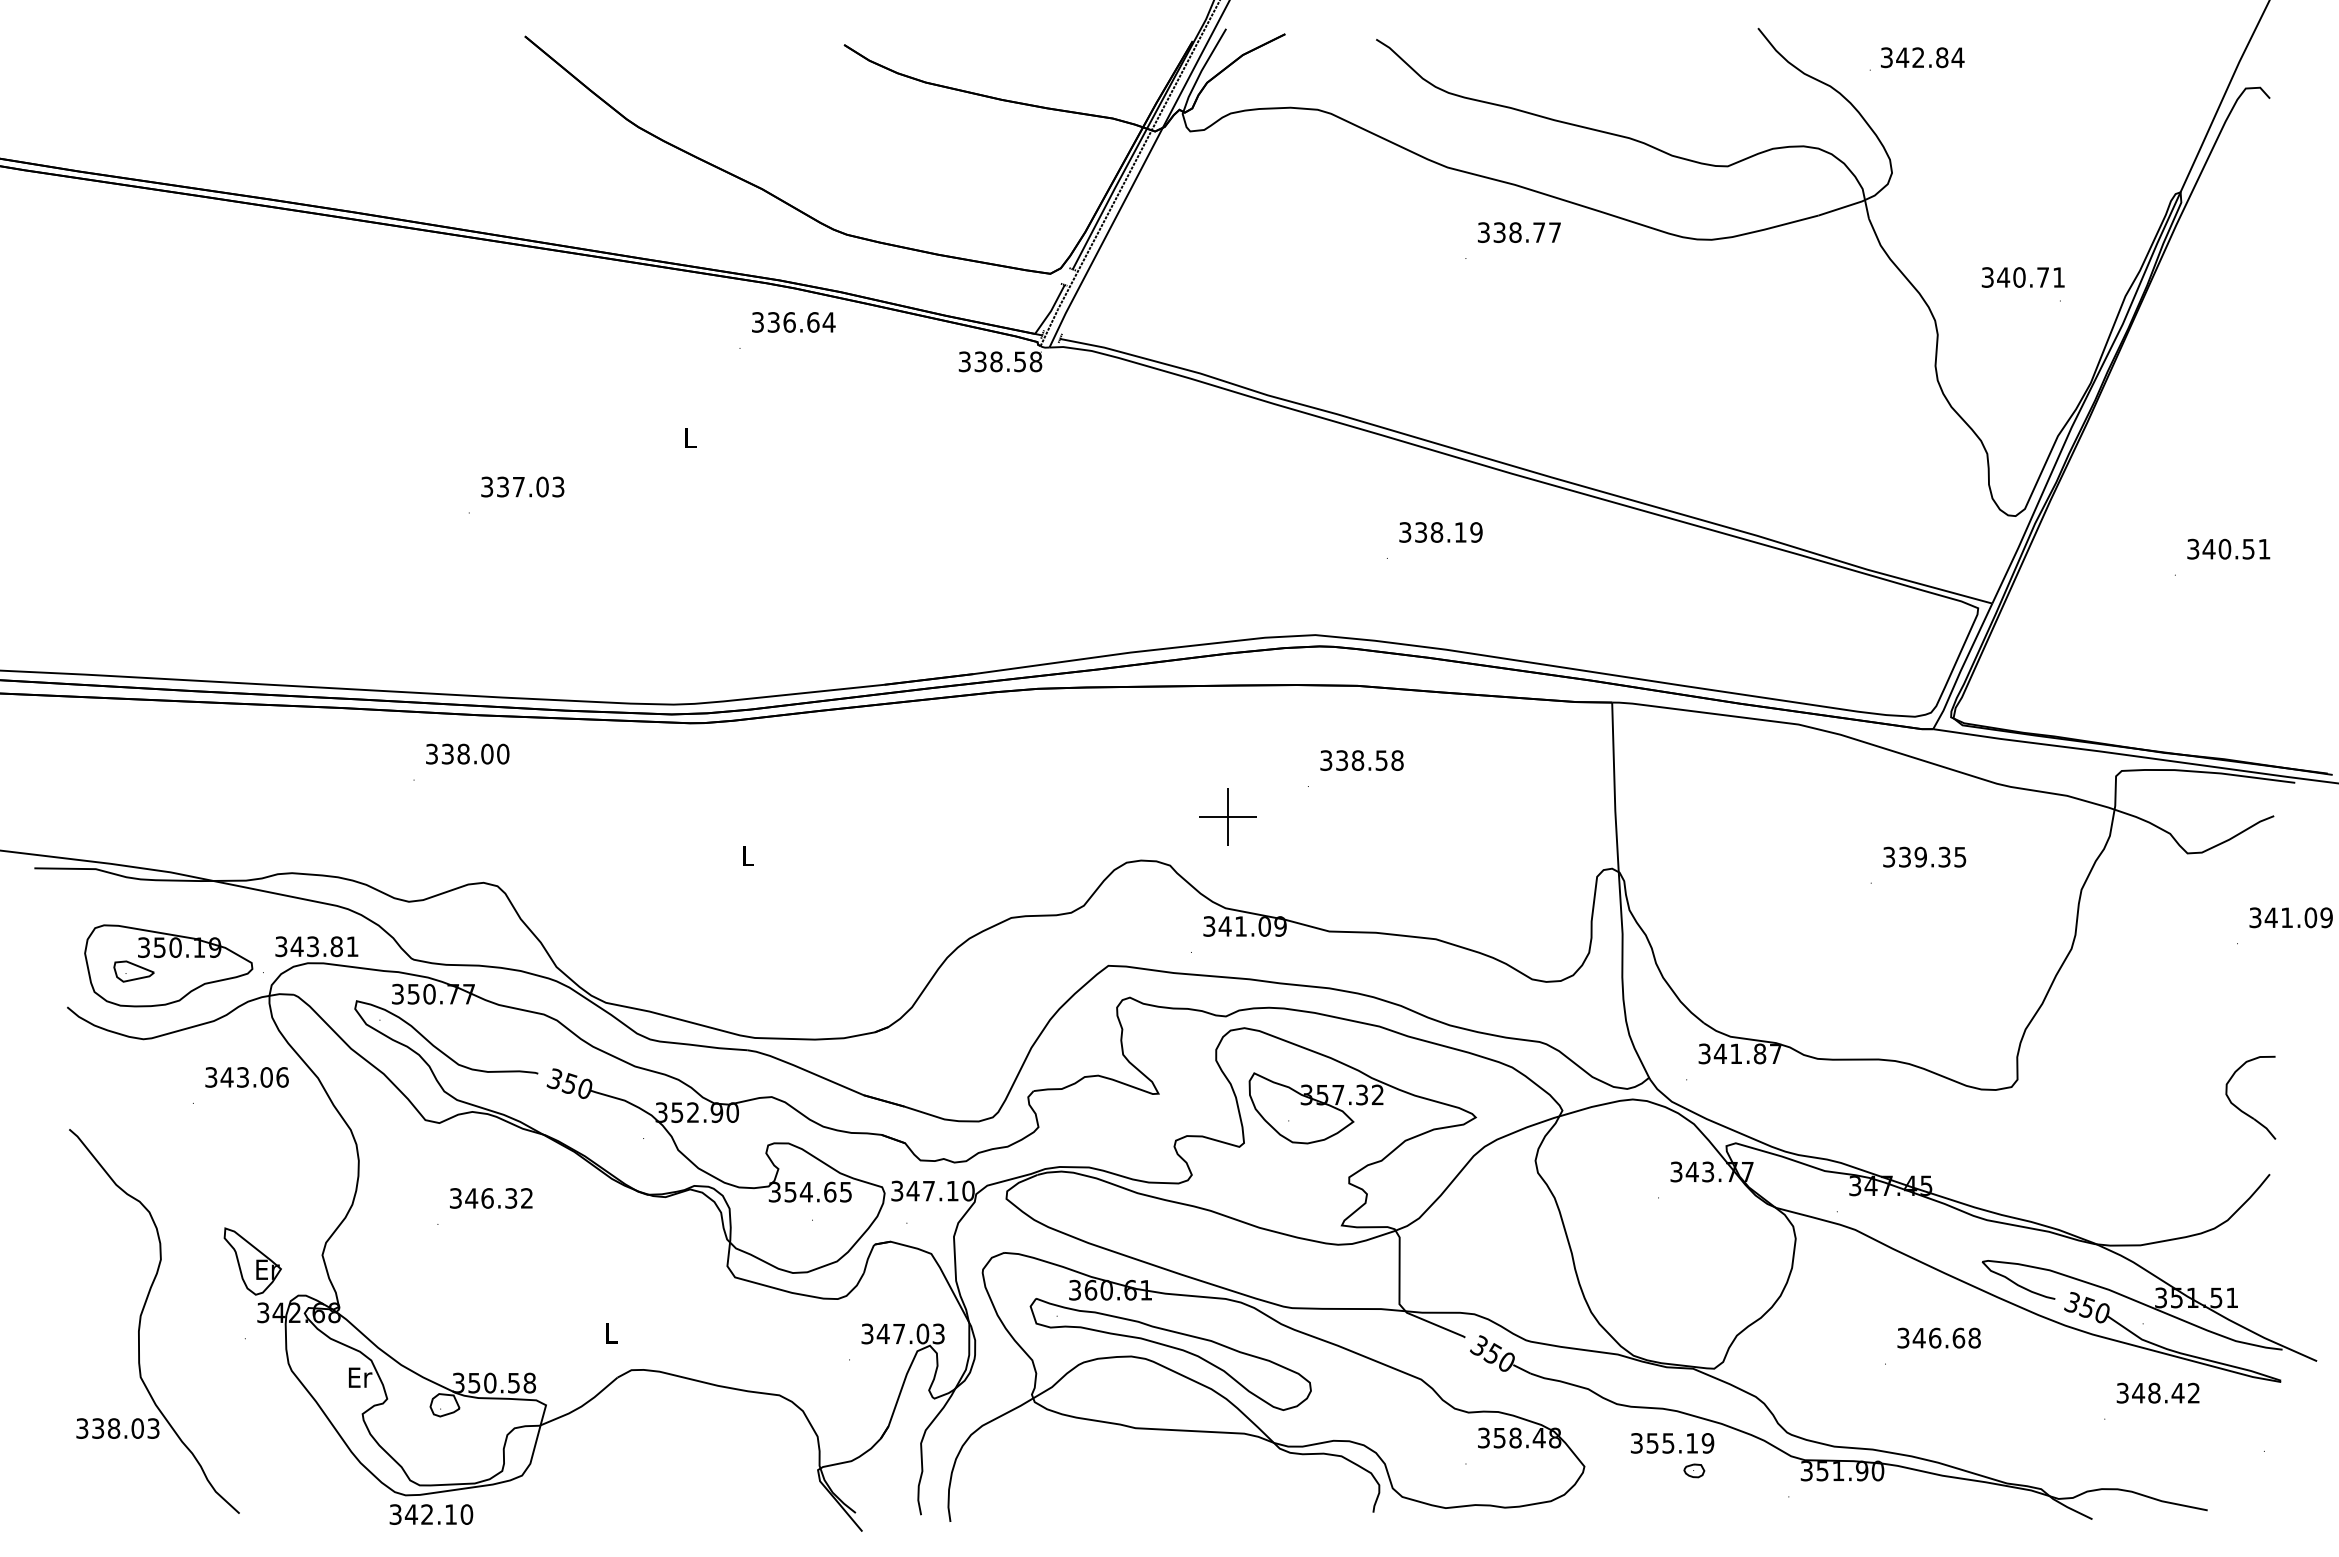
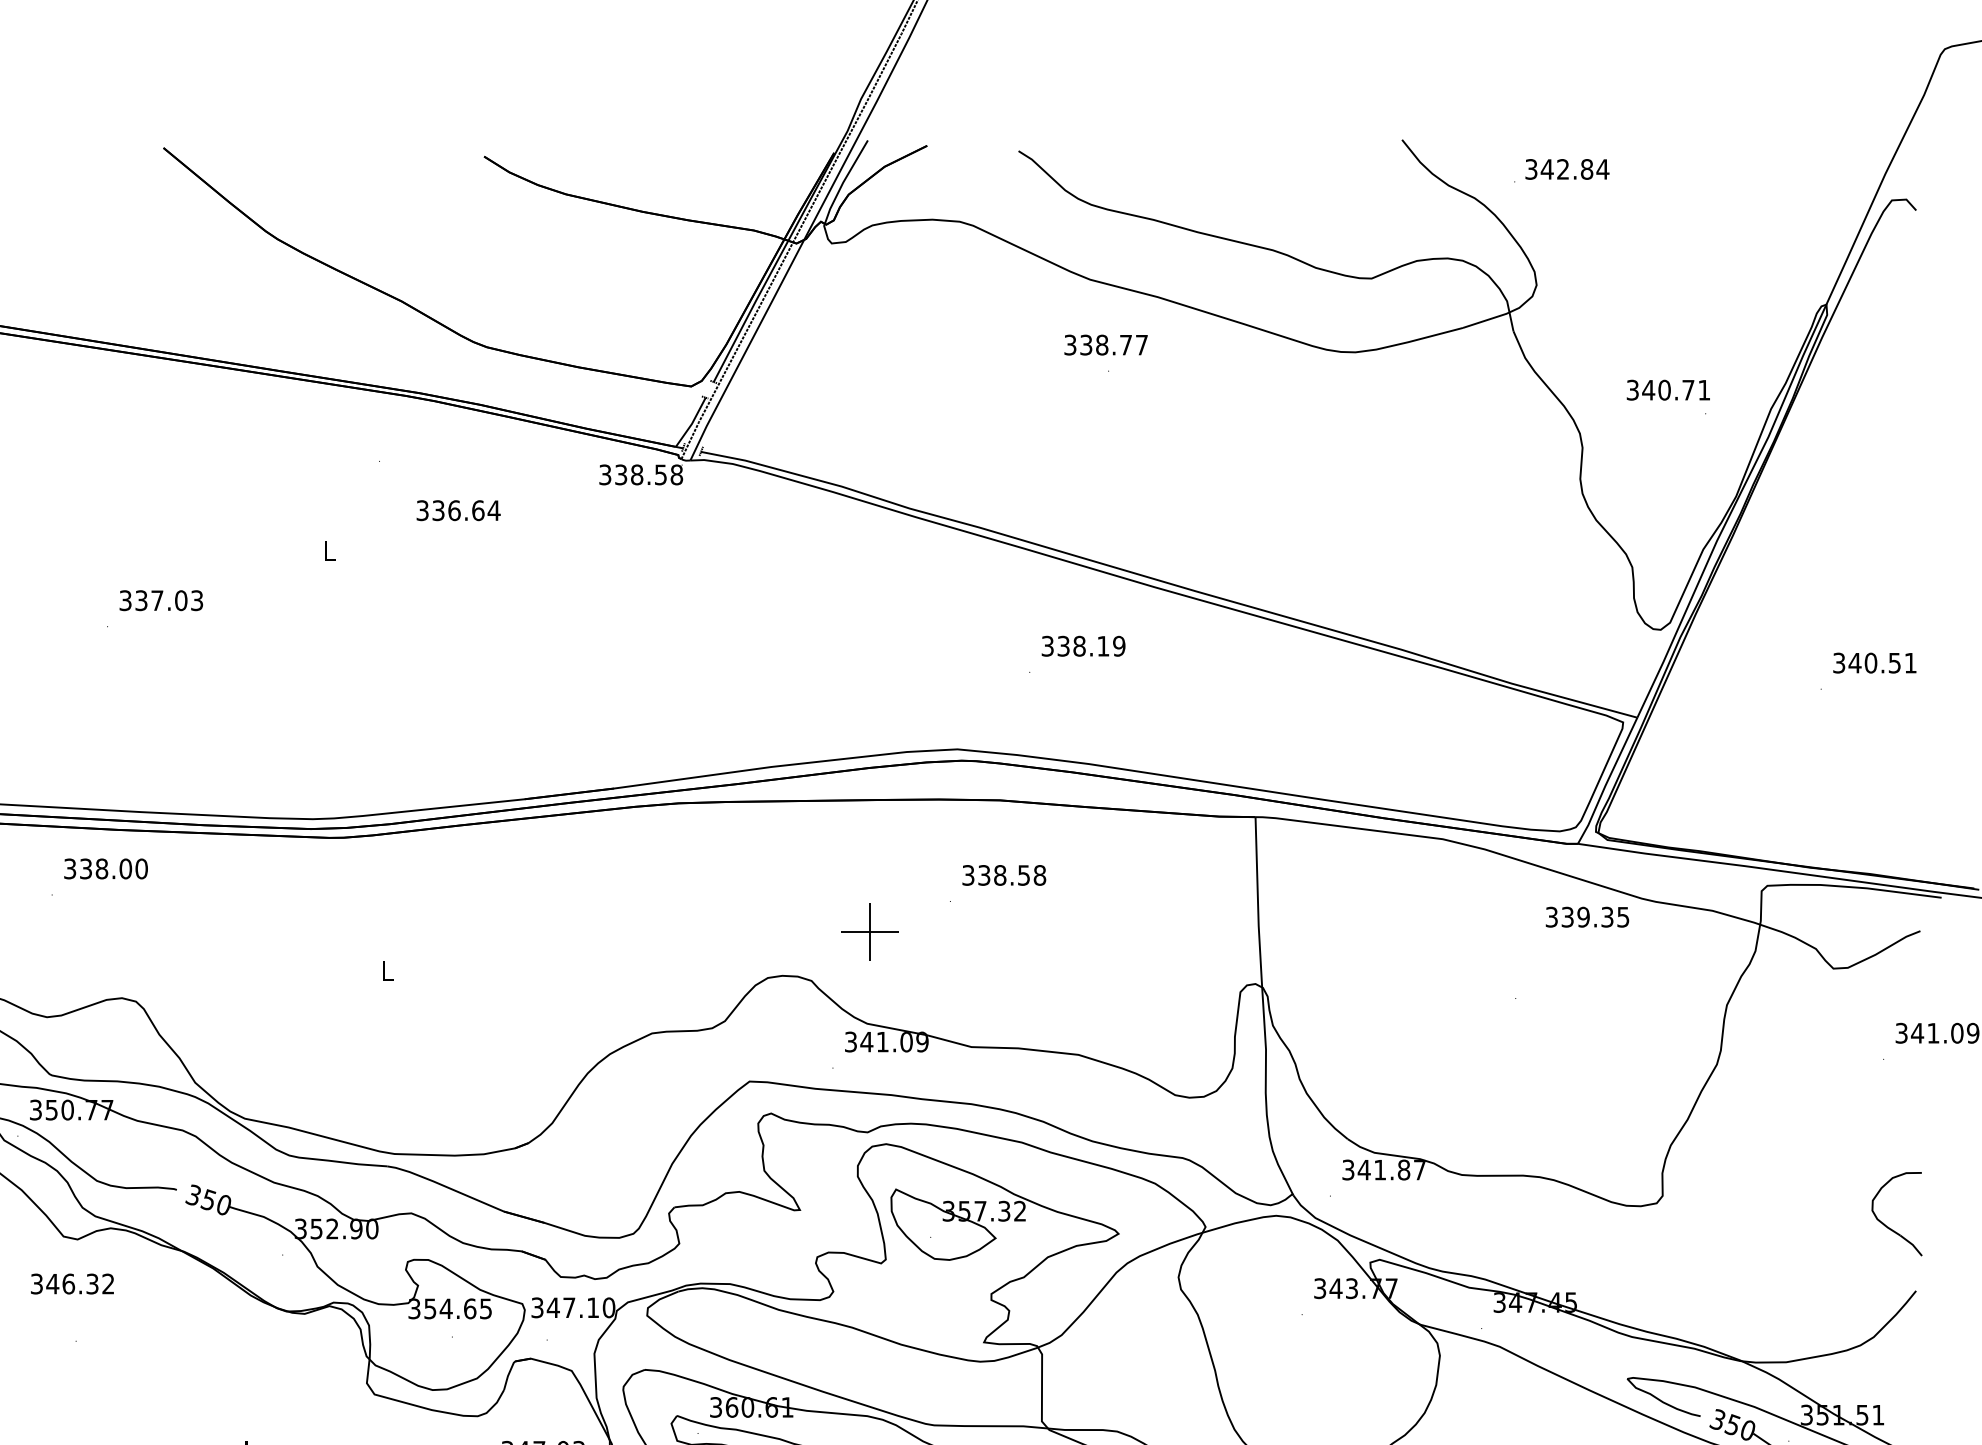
text: (1519, 232) -> (1106, 344), moved
text: (793, 322) -> (458, 510), moved
text: (1924, 856) -> (1587, 916), moved
text: (491, 1198) -> (72, 1284), moved

